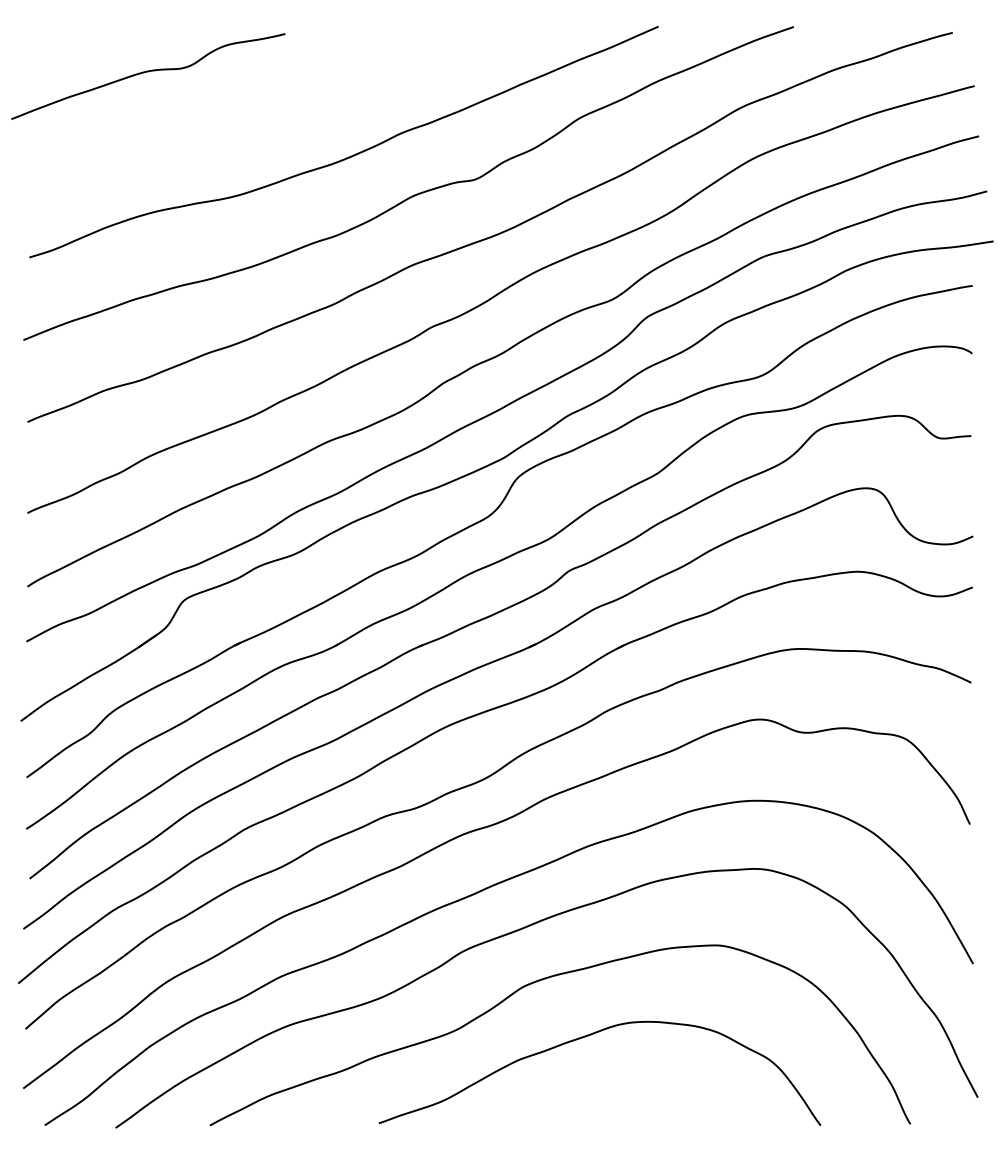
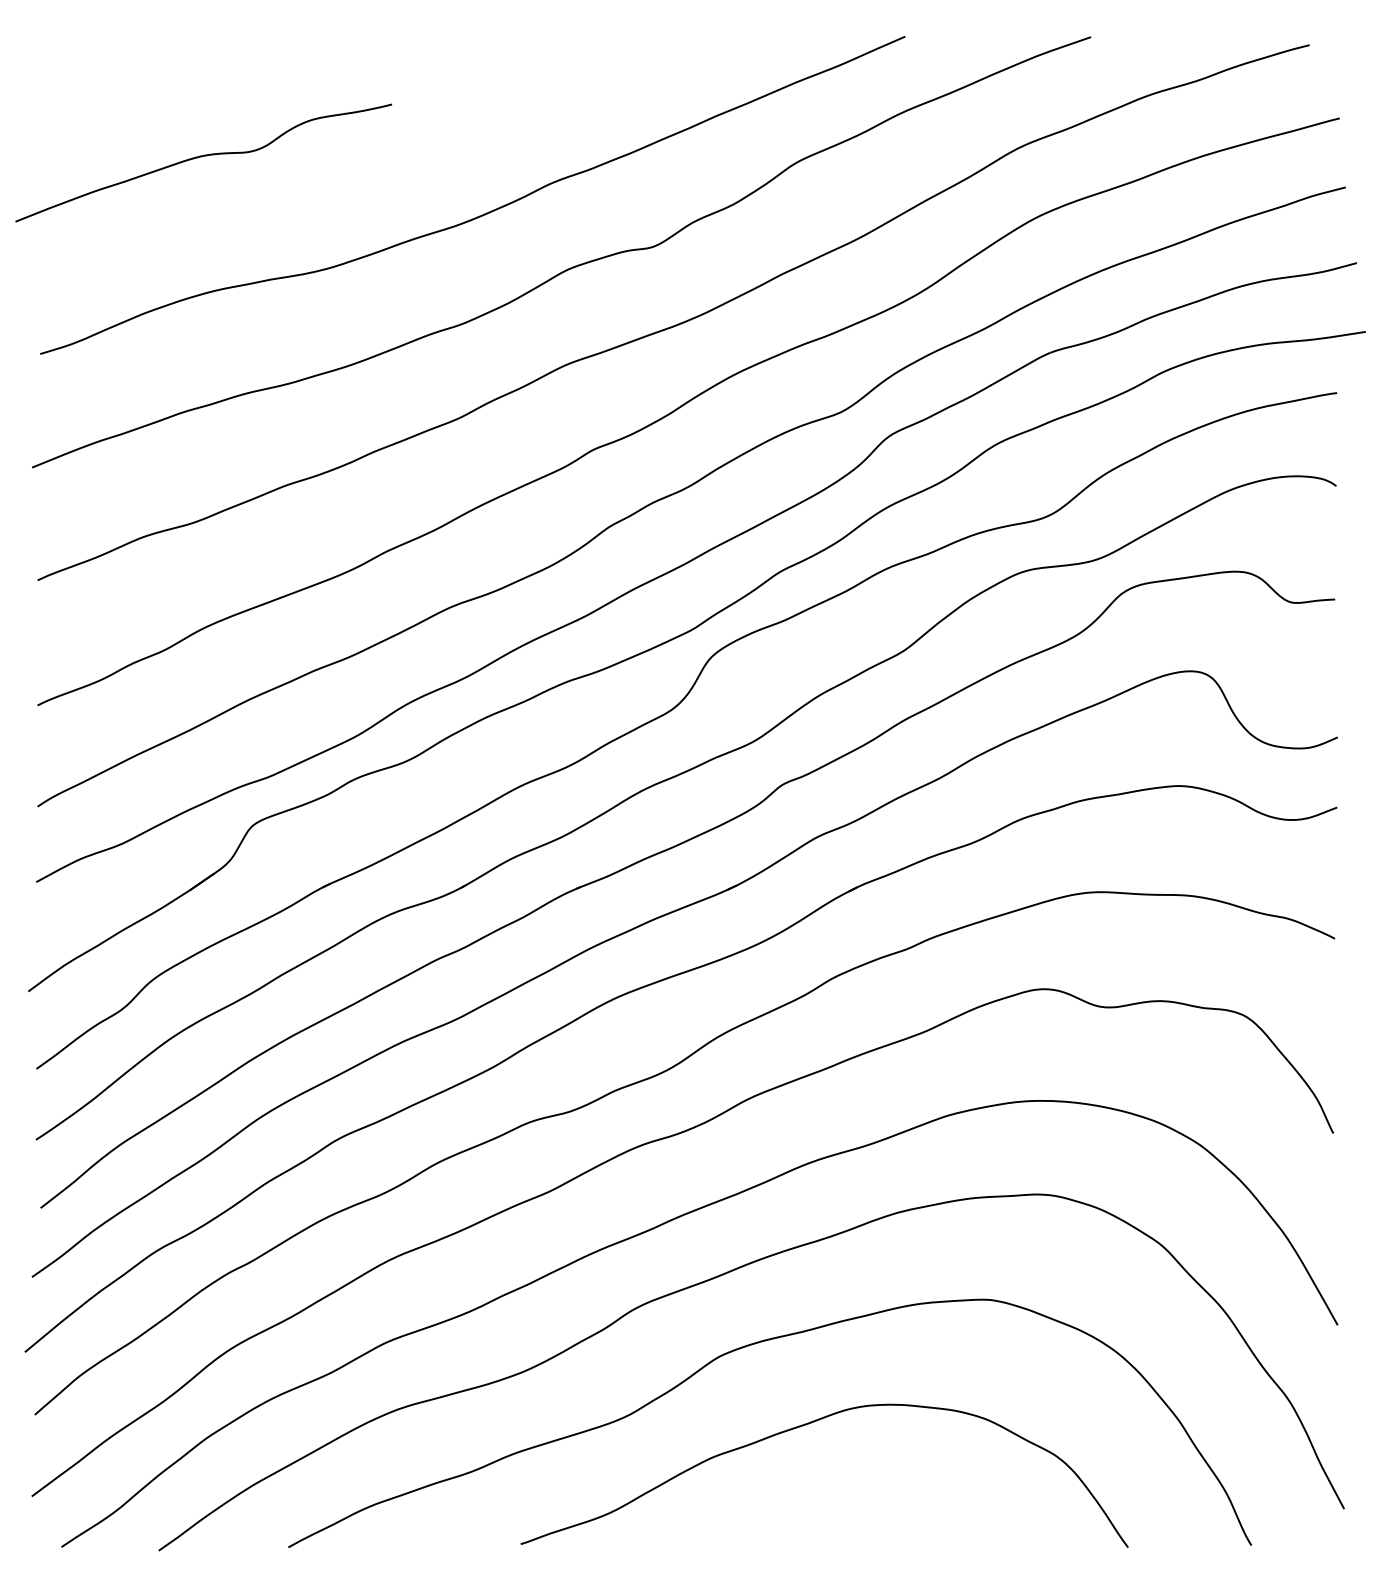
curve: (148, 72) -> (203, 157), moved

